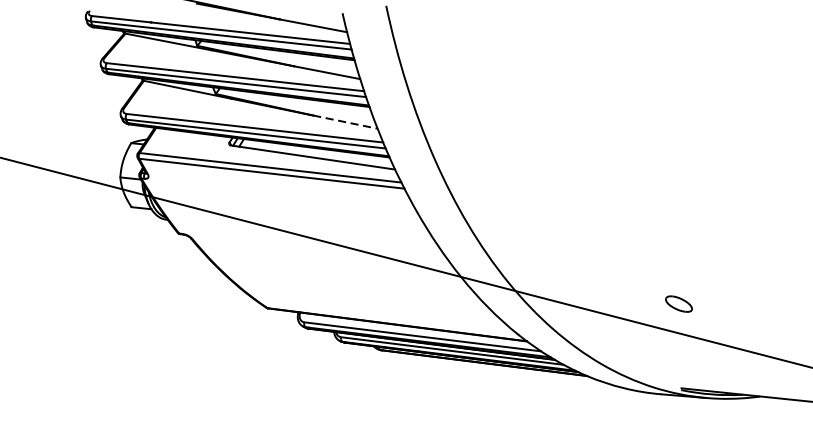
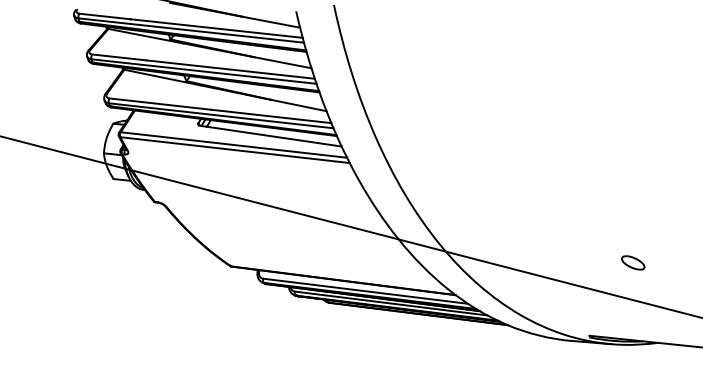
line: (346, 122) -> (299, 105), dashed -> solid
part: (679, 303) -> (633, 262), moved

